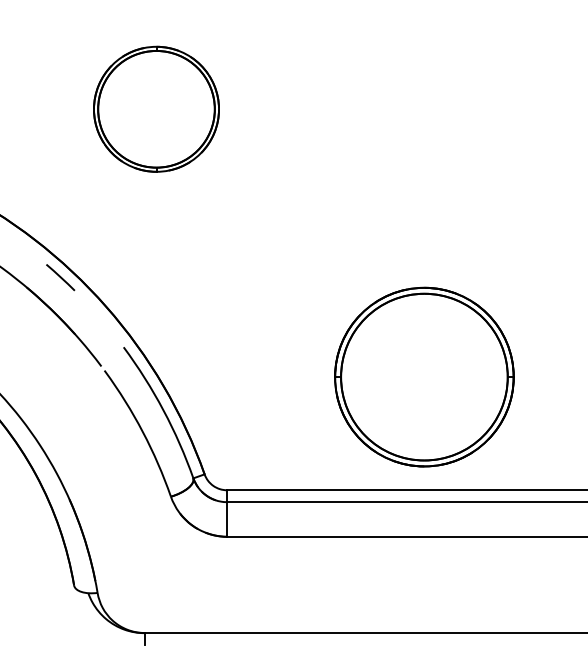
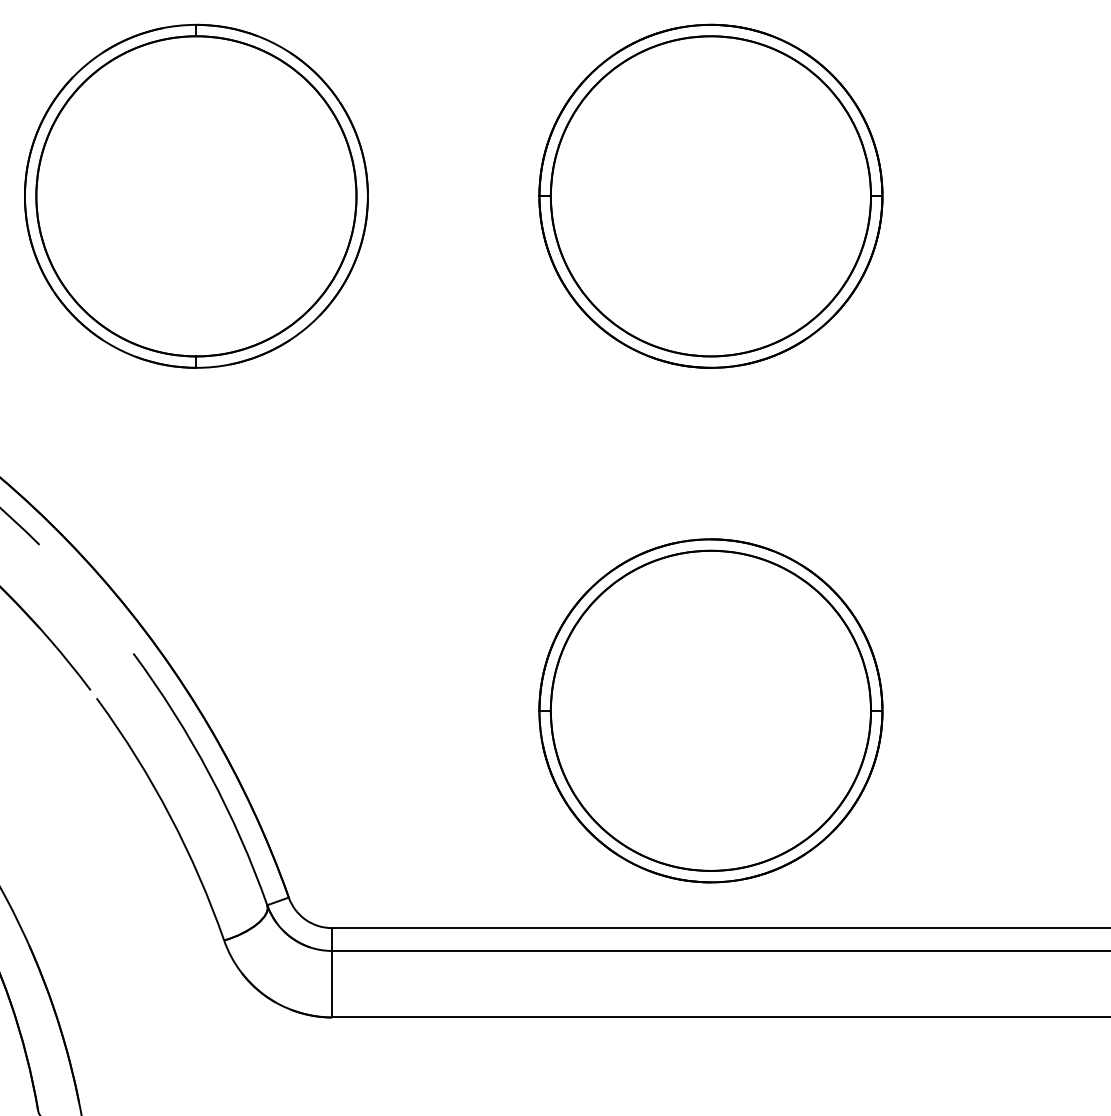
part: (156, 109) -> (196, 196), size x1.43
part: (424, 109) -> (711, 196), added

